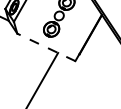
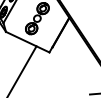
line: (46, 46) -> (27, 41), dashed -> solid

